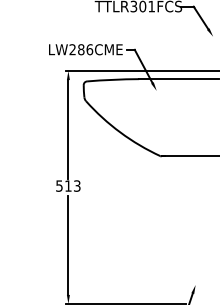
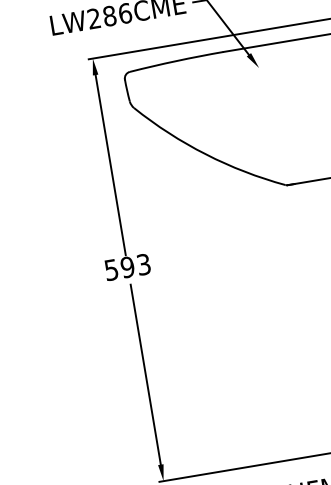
text: (67, 185) -> (125, 266), 513 -> 593

